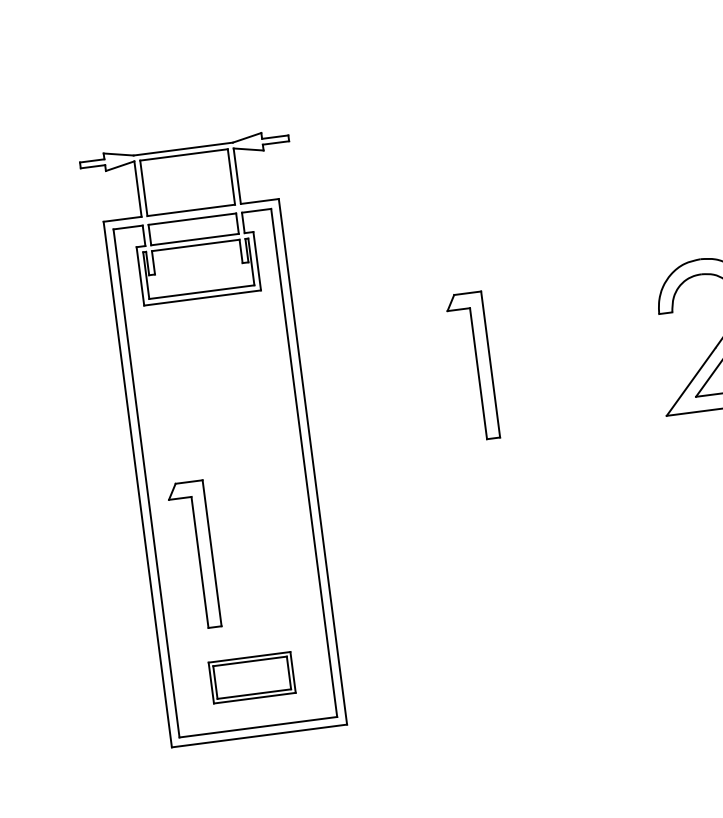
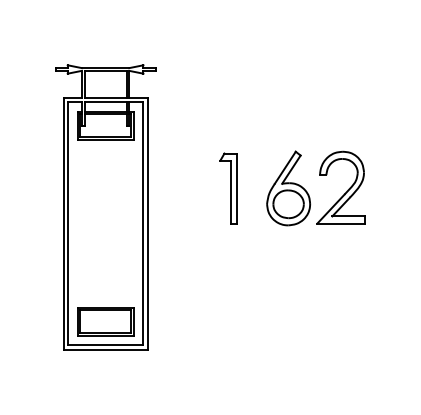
part: (597, 350) -> (288, 188), added
part: (193, 555) -> (85, 260), removed
part: (251, 677) -> (105, 321), size x1.43

